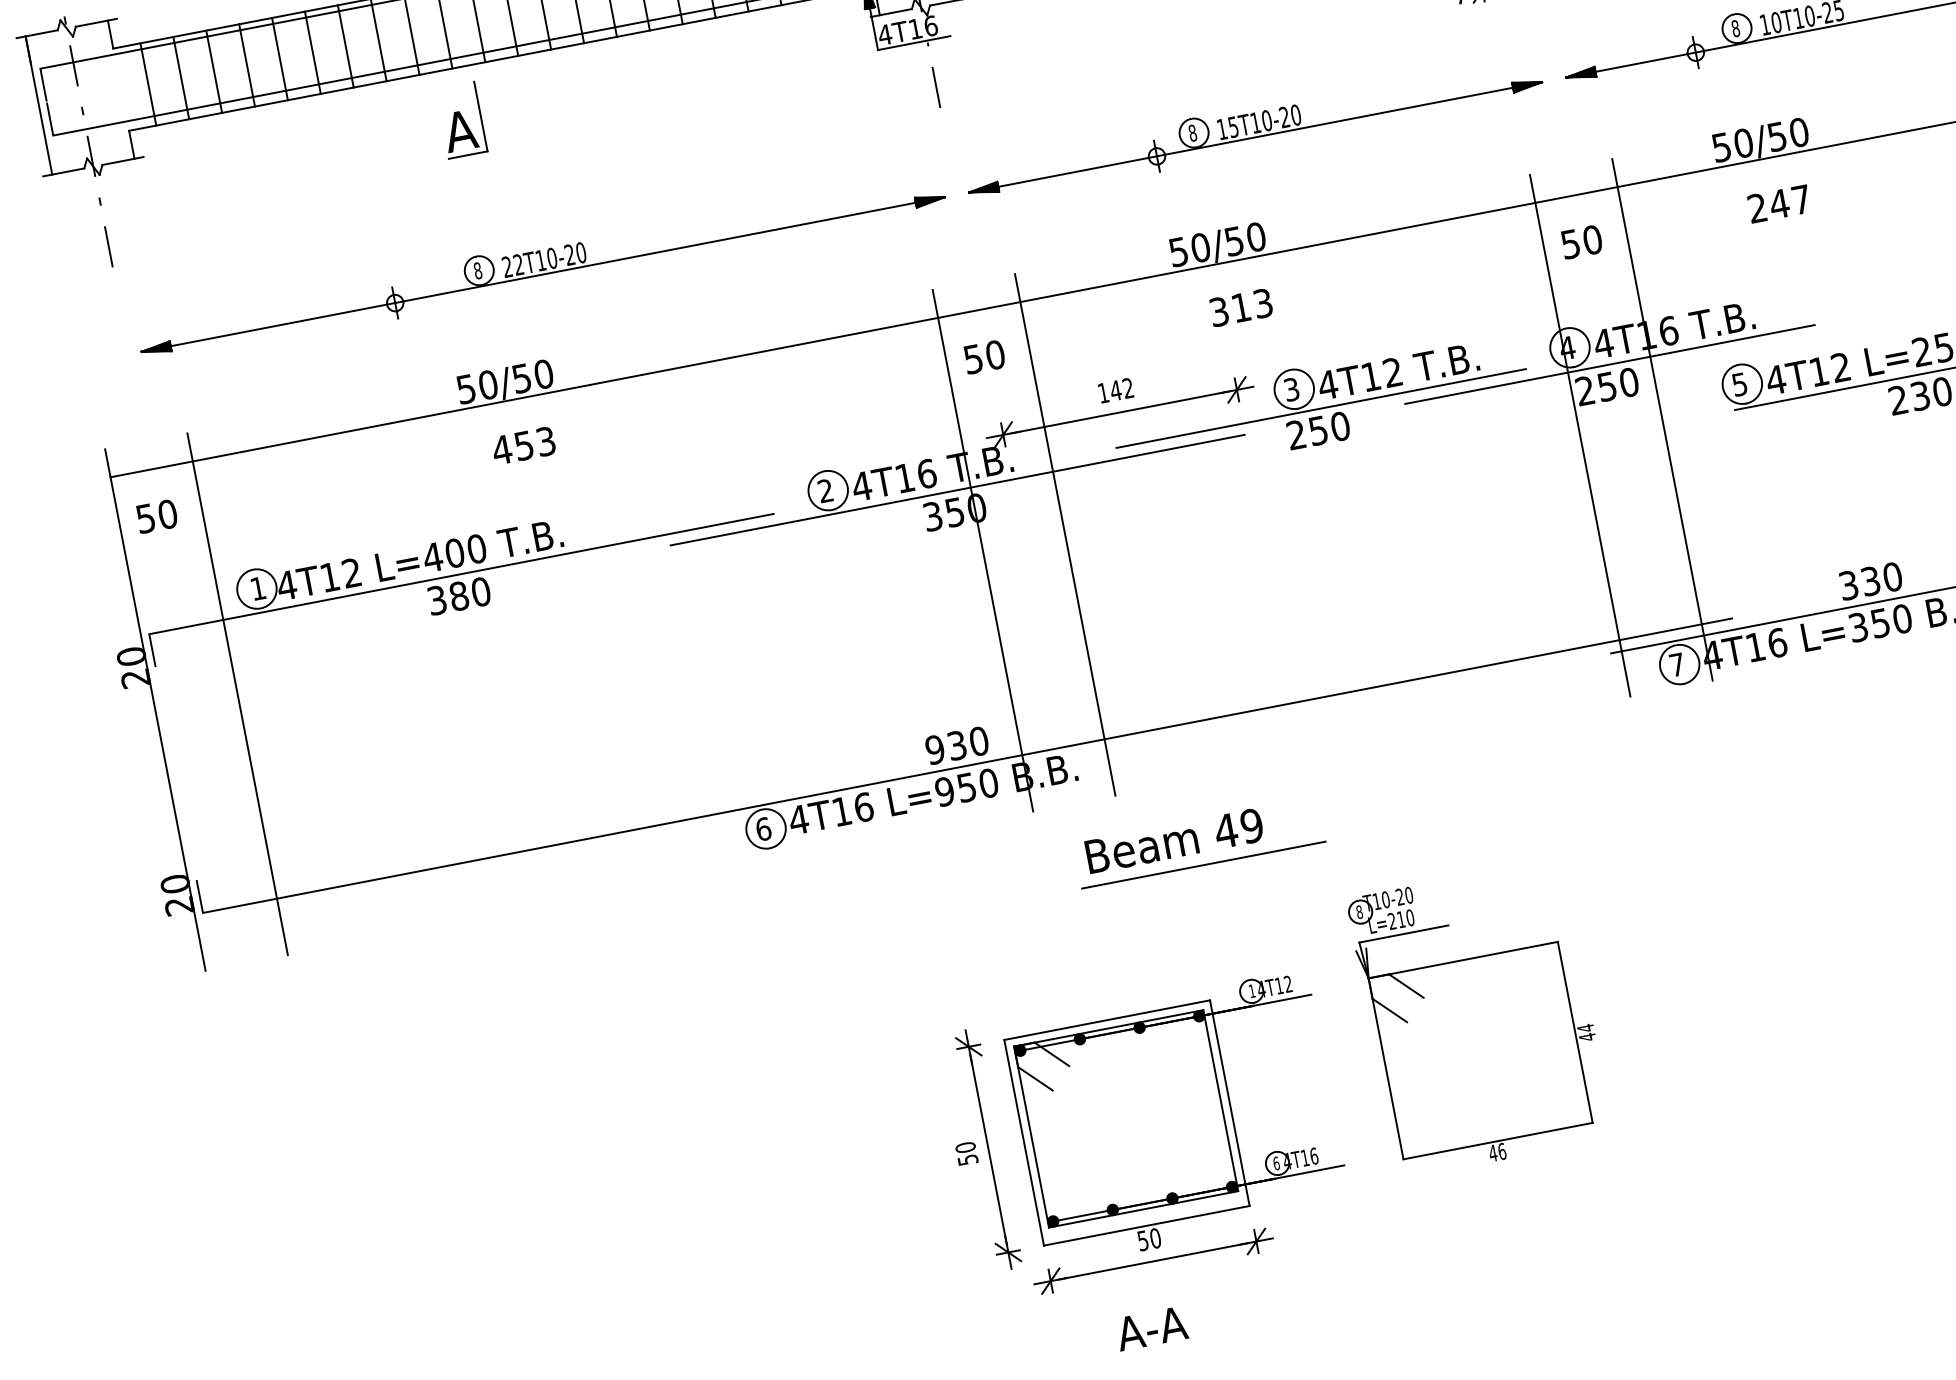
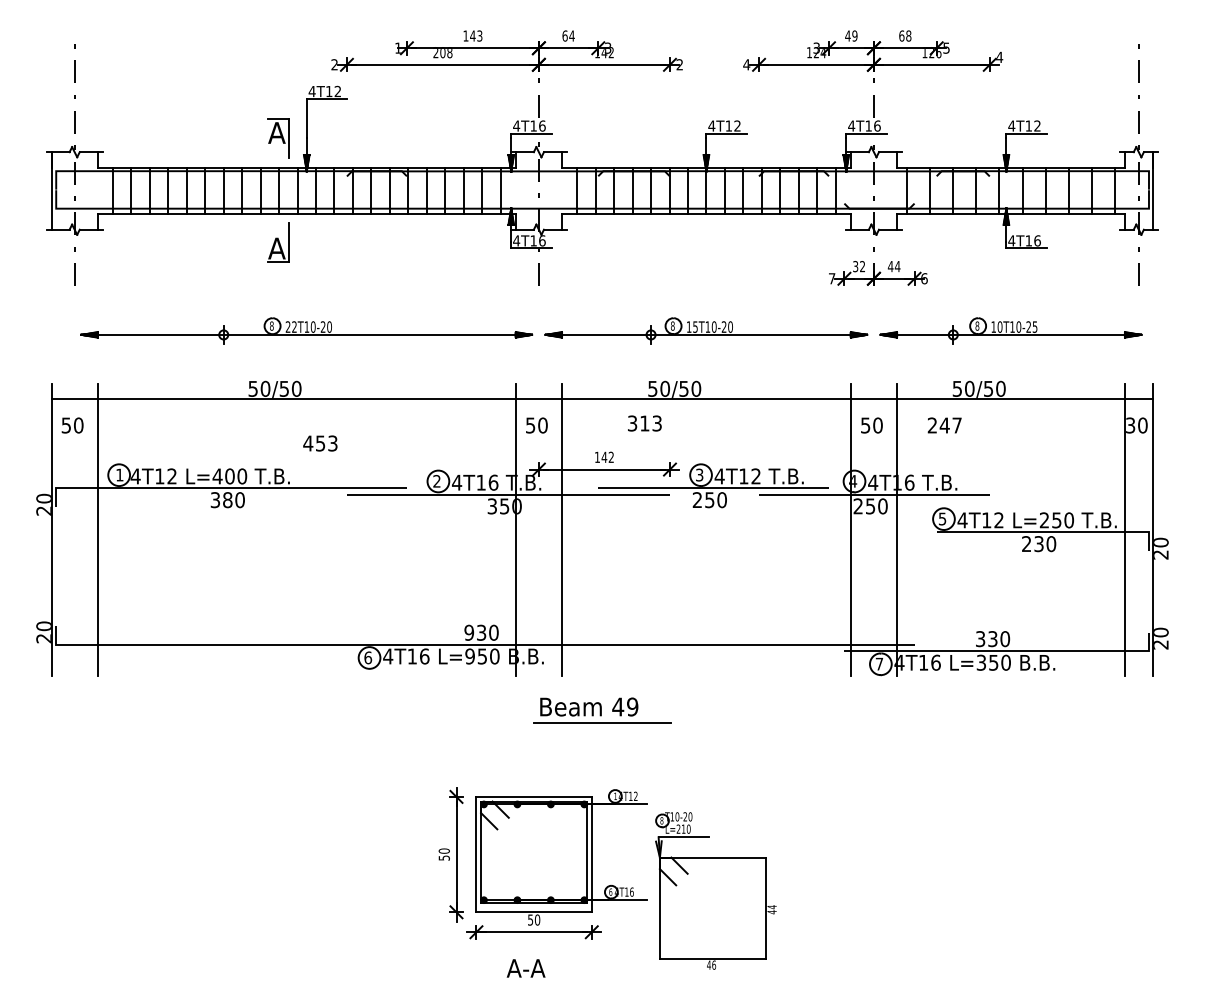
text: (1778, 204) -> (944, 425), moved
text: (1240, 307) -> (644, 423), moved
text: (523, 445) -> (320, 443), moved
part: (1479, 1017) -> (715, 890), moved

